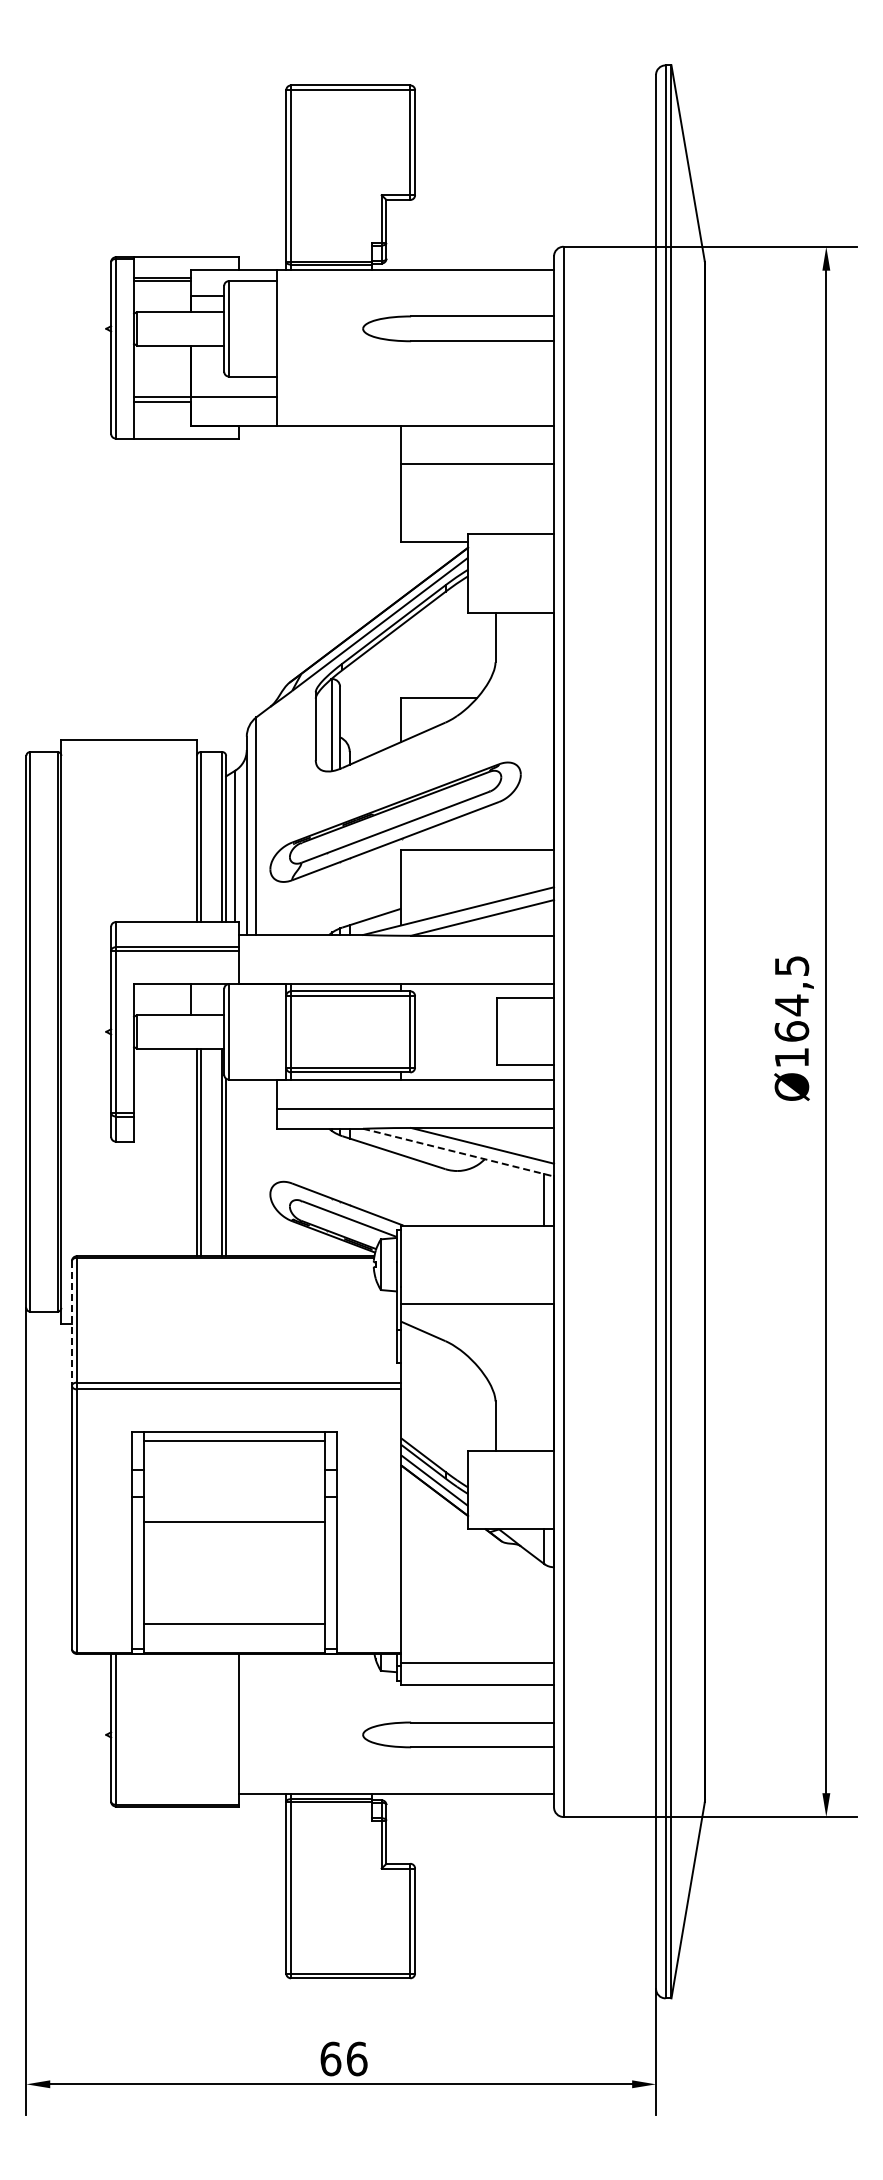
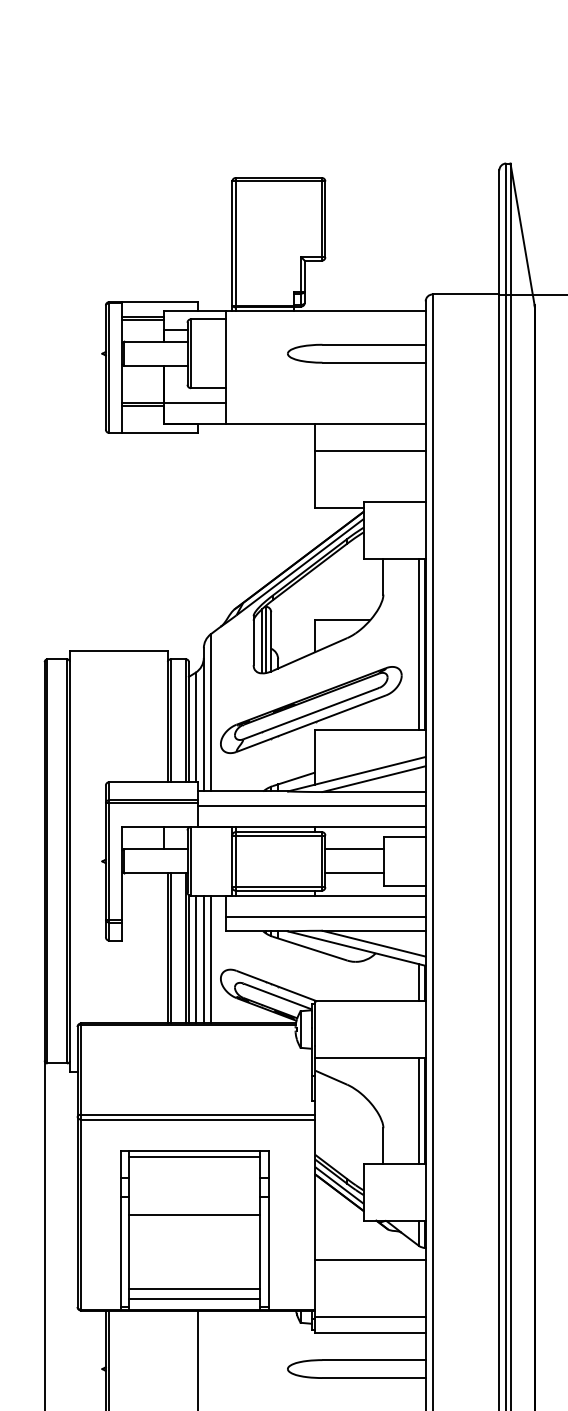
line: (327, 726) -> (262, 640), added
line: (544, 730) -> (418, 643), added
line: (396, 955) -> (311, 806), added
line: (455, 1015) -> (354, 849), added
line: (455, 1048) -> (354, 873), added
line: (459, 1152) -> (357, 948), dashed -> solid
line: (235, 1167) -> (195, 959), added
line: (246, 1167) -> (203, 959), added
line: (256, 1167) -> (210, 959), added
line: (72, 1323) -> (77, 1071), dashed -> solid
line: (544, 1377) -> (418, 1110), added
line: (477, 1584) -> (370, 1260), added
line: (233, 1638) -> (194, 1299), added

